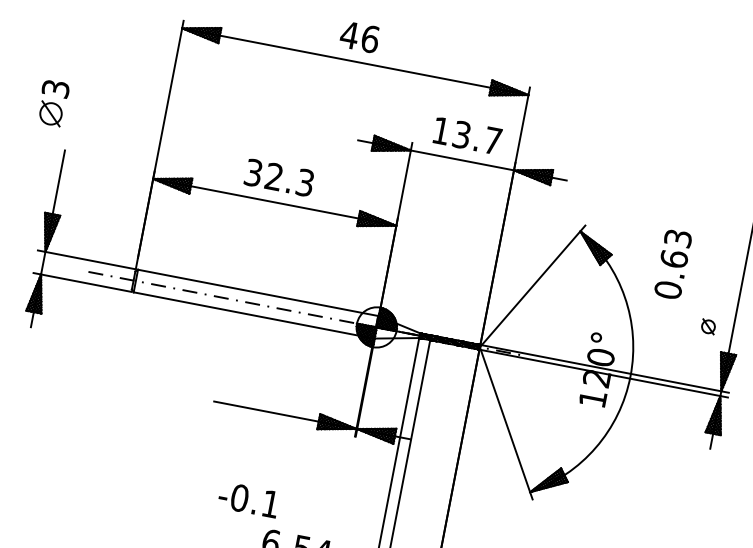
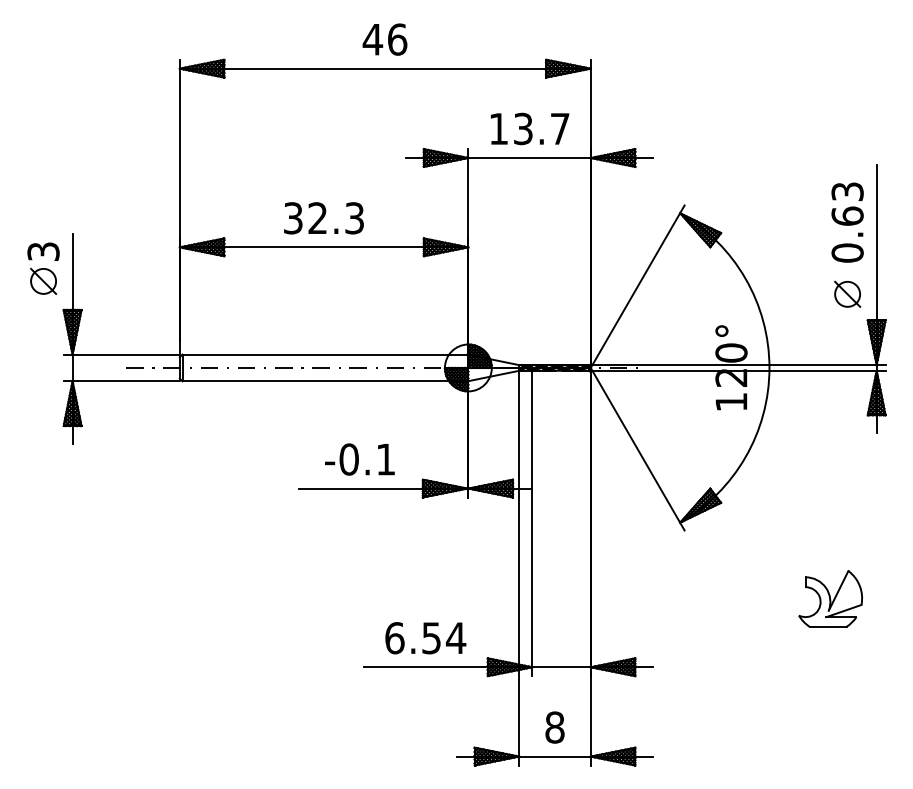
part: (53, 102) -> (43, 268), moved
text: (673, 264) -> (847, 222), moved
part: (708, 326) -> (847, 293), size x1.67
text: (248, 499) -> (359, 459), moved

